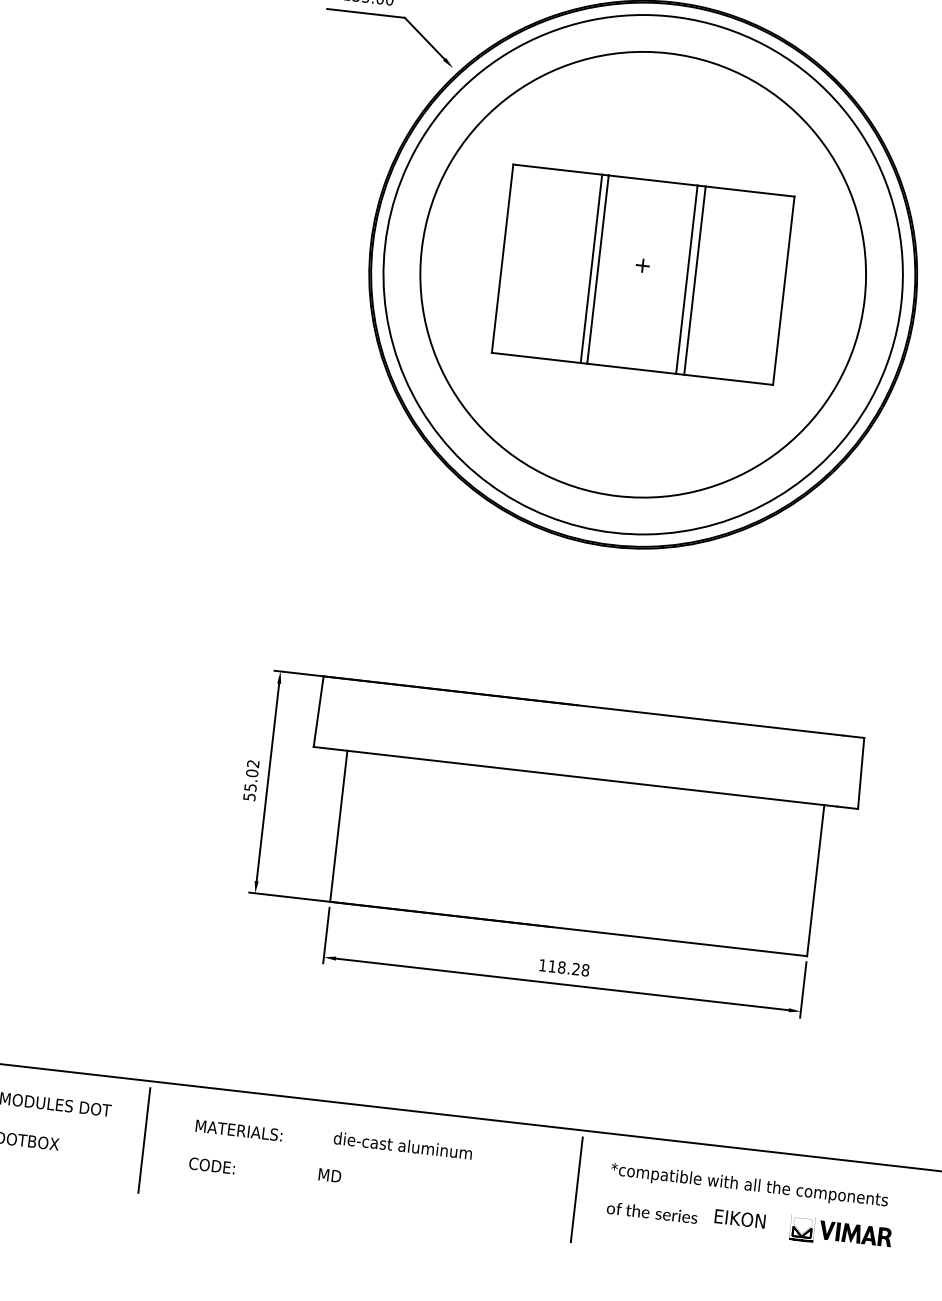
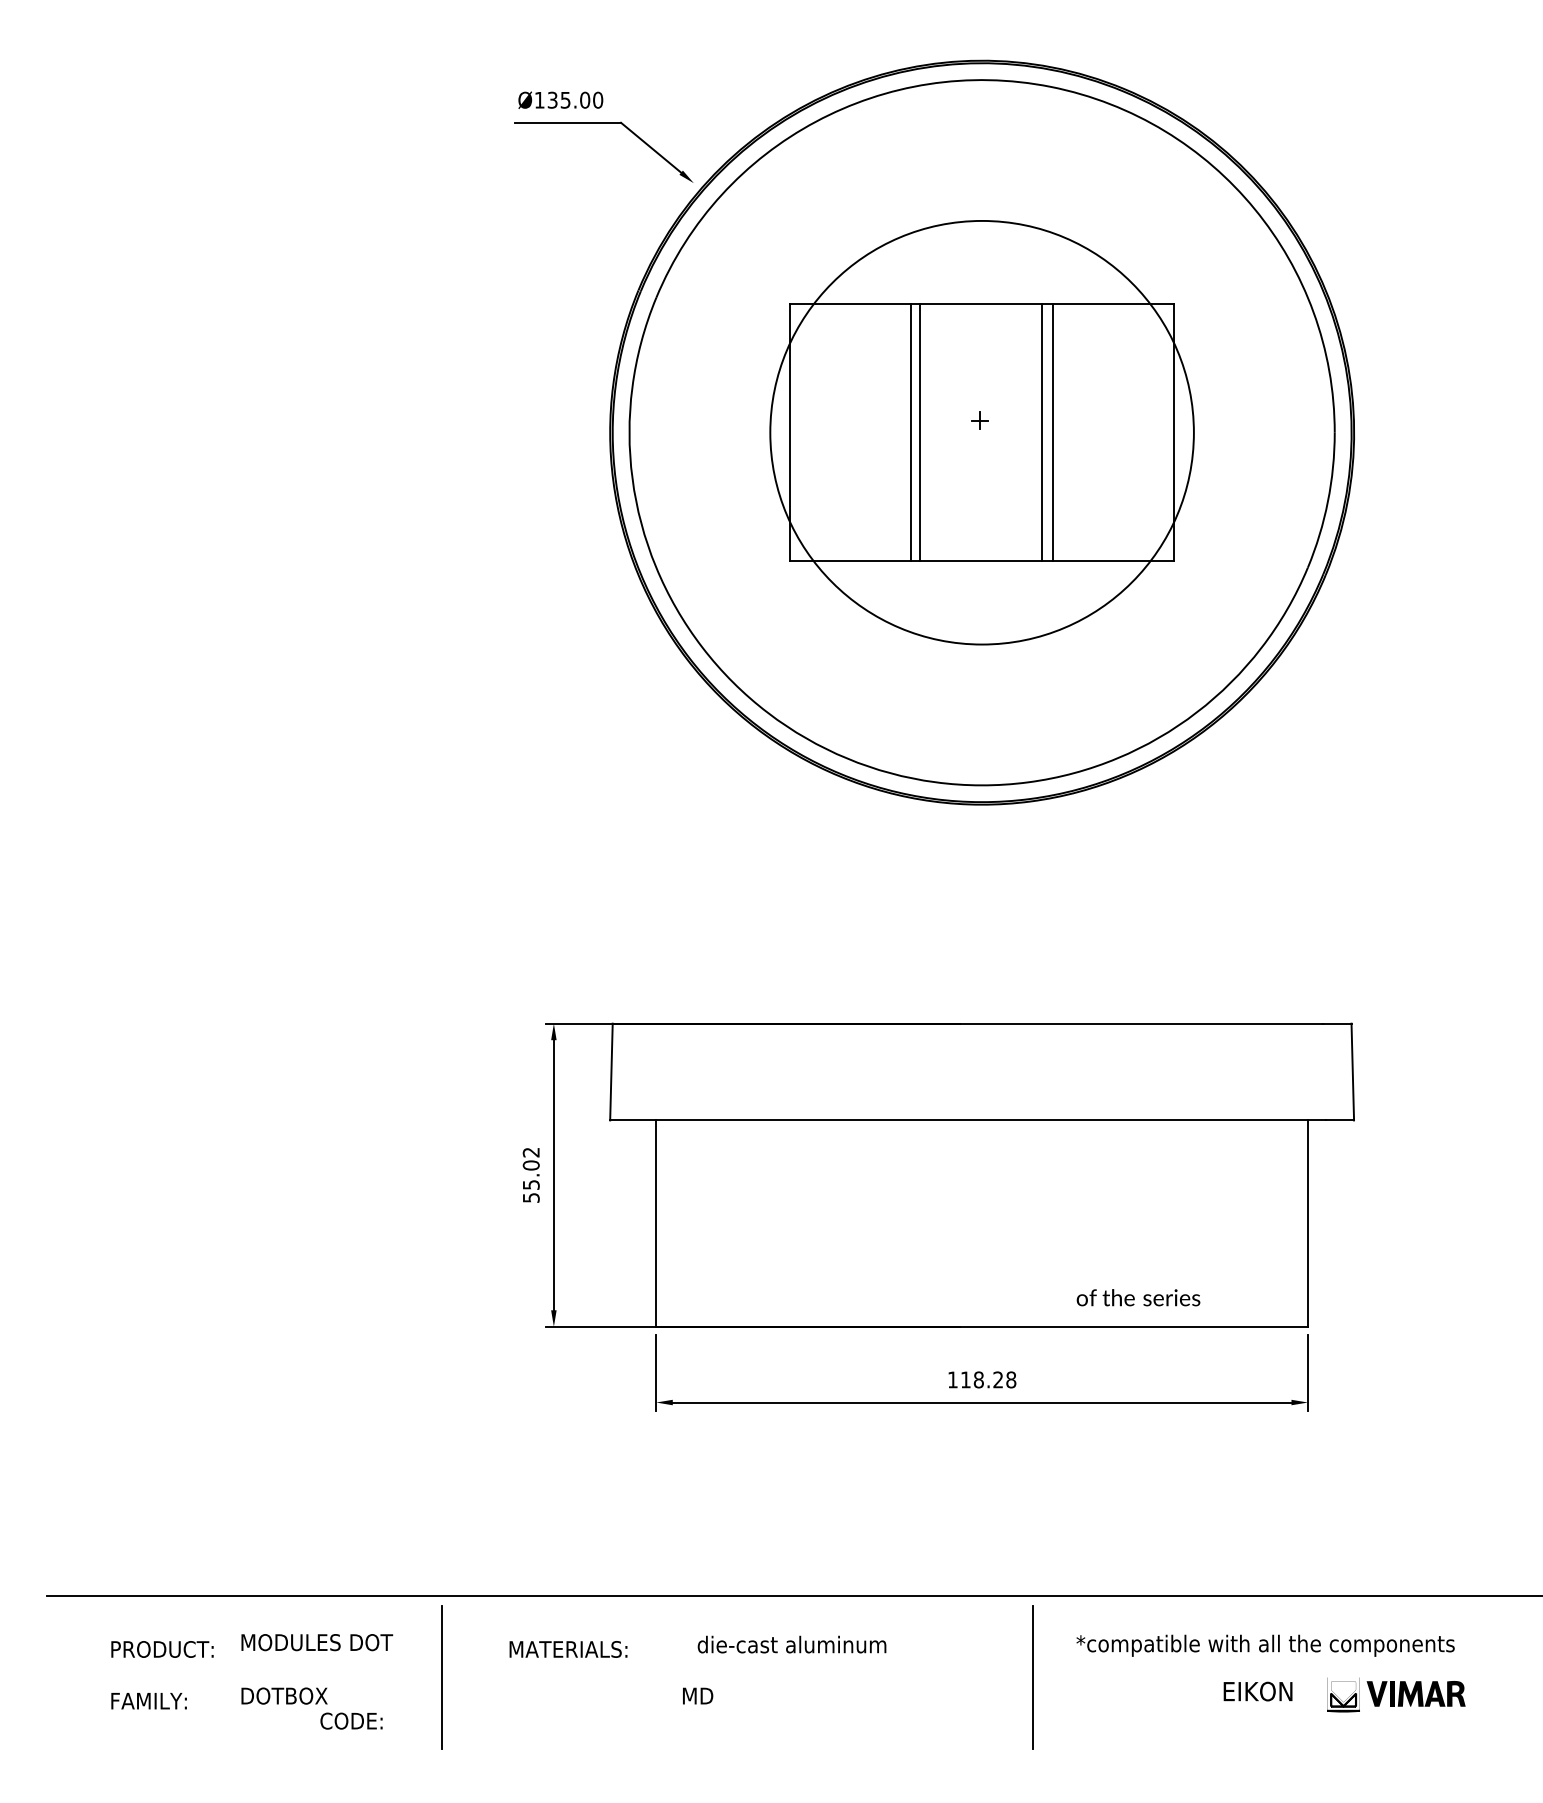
circle: (642, 274) -> (981, 432), size x0.7
text: (212, 1165) -> (351, 1720), moved
text: (652, 1212) -> (1138, 1297), moved

